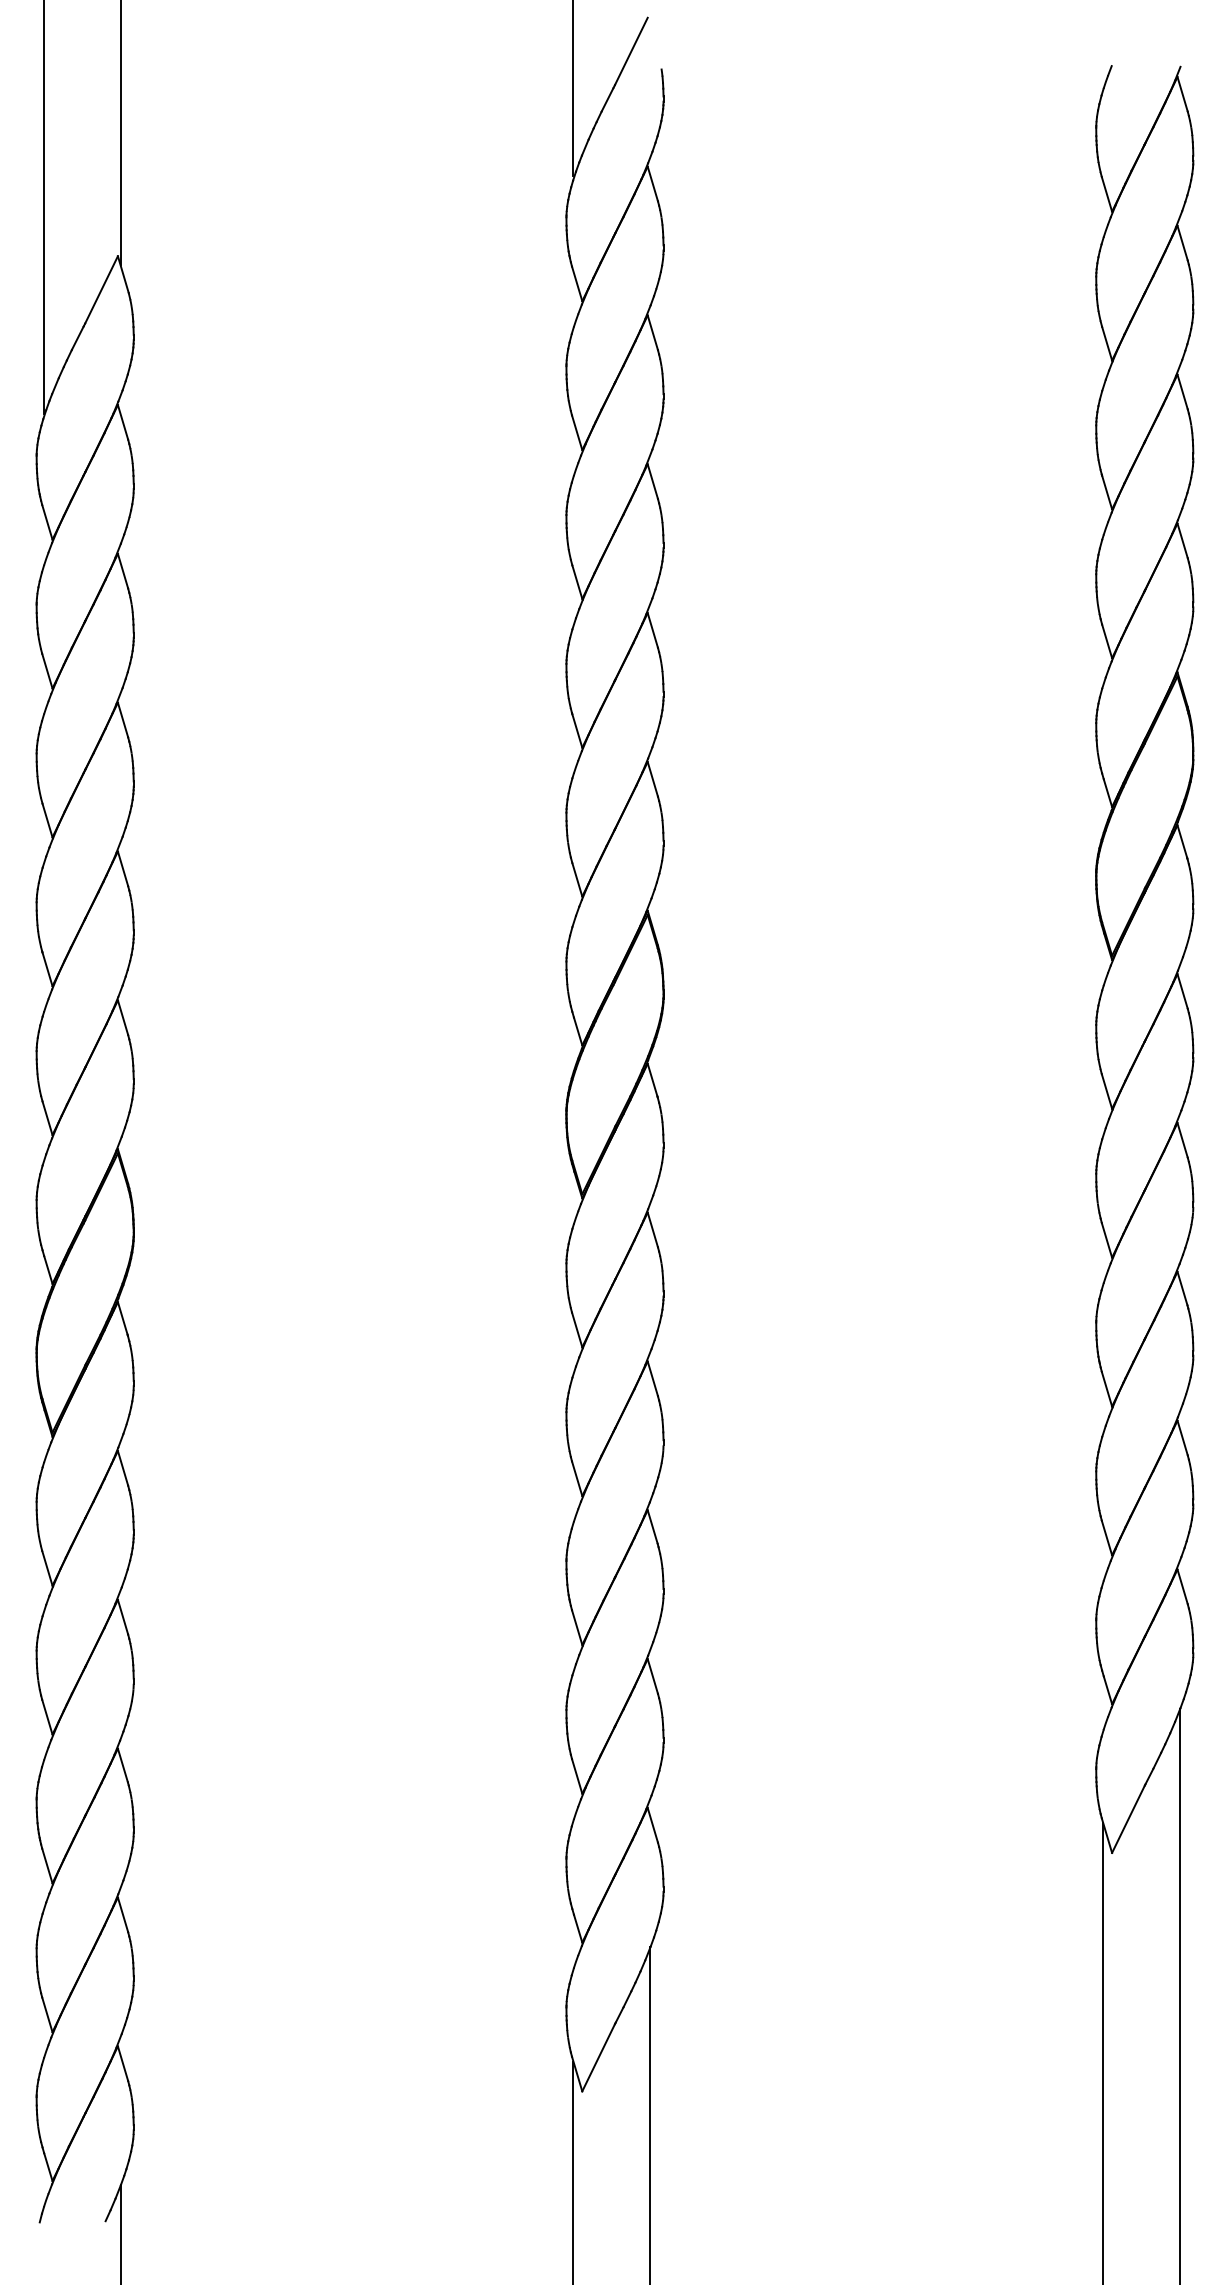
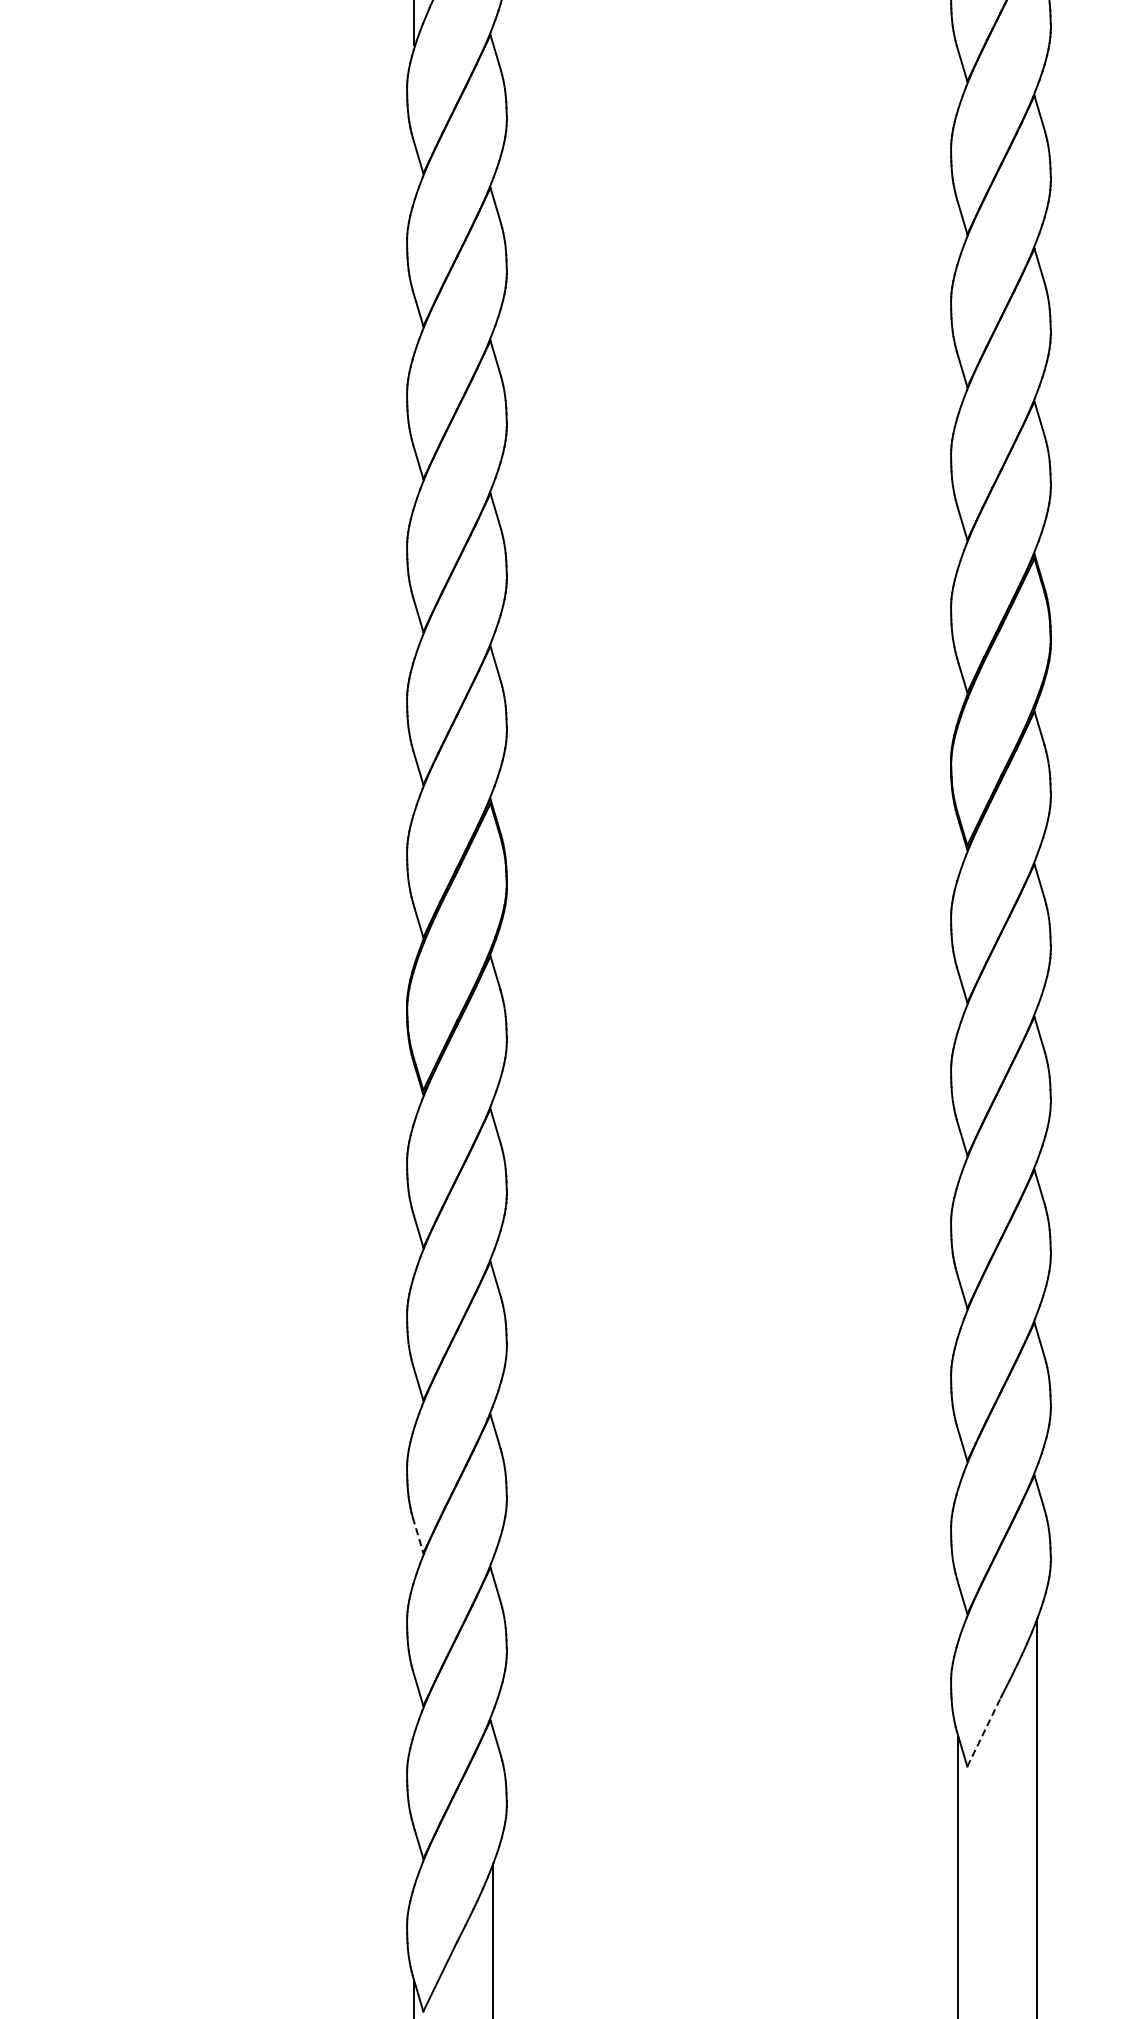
line: (577, 1628) -> (418, 1536), solid -> dashed
line: (1128, 1818) -> (984, 1731), solid -> dashed

